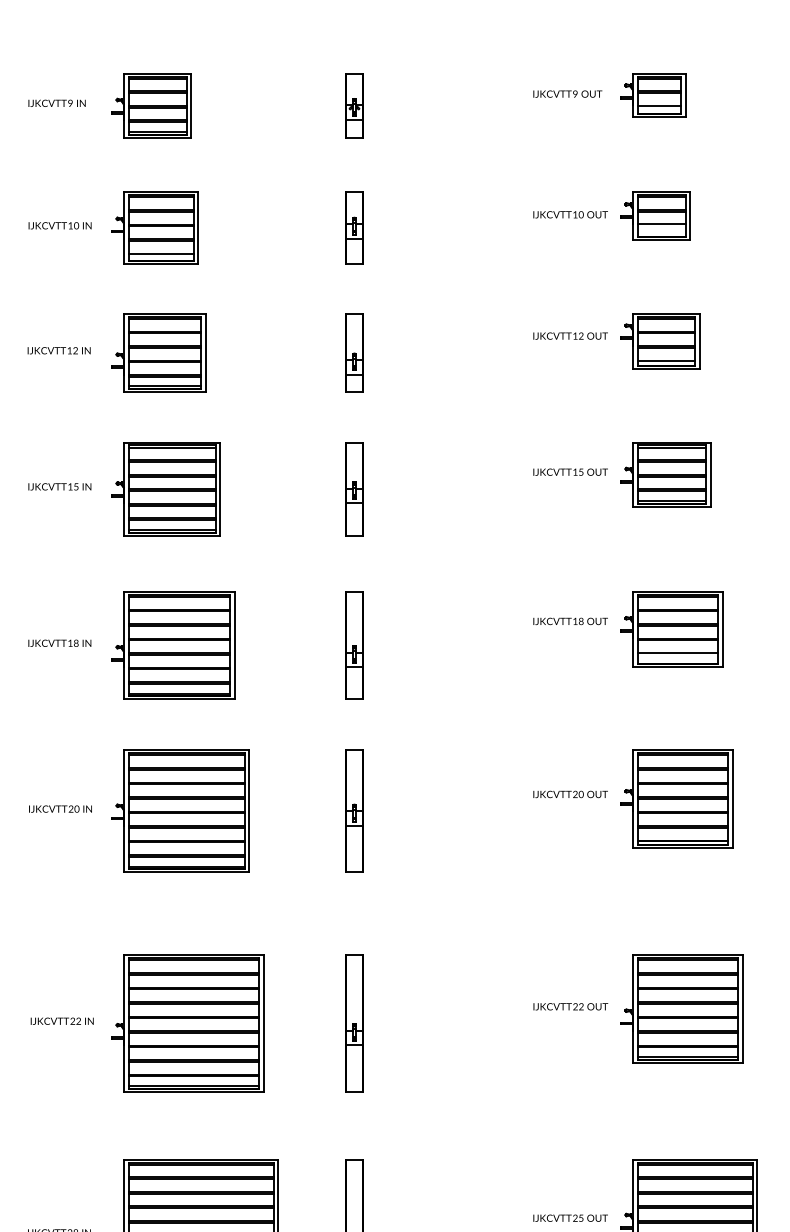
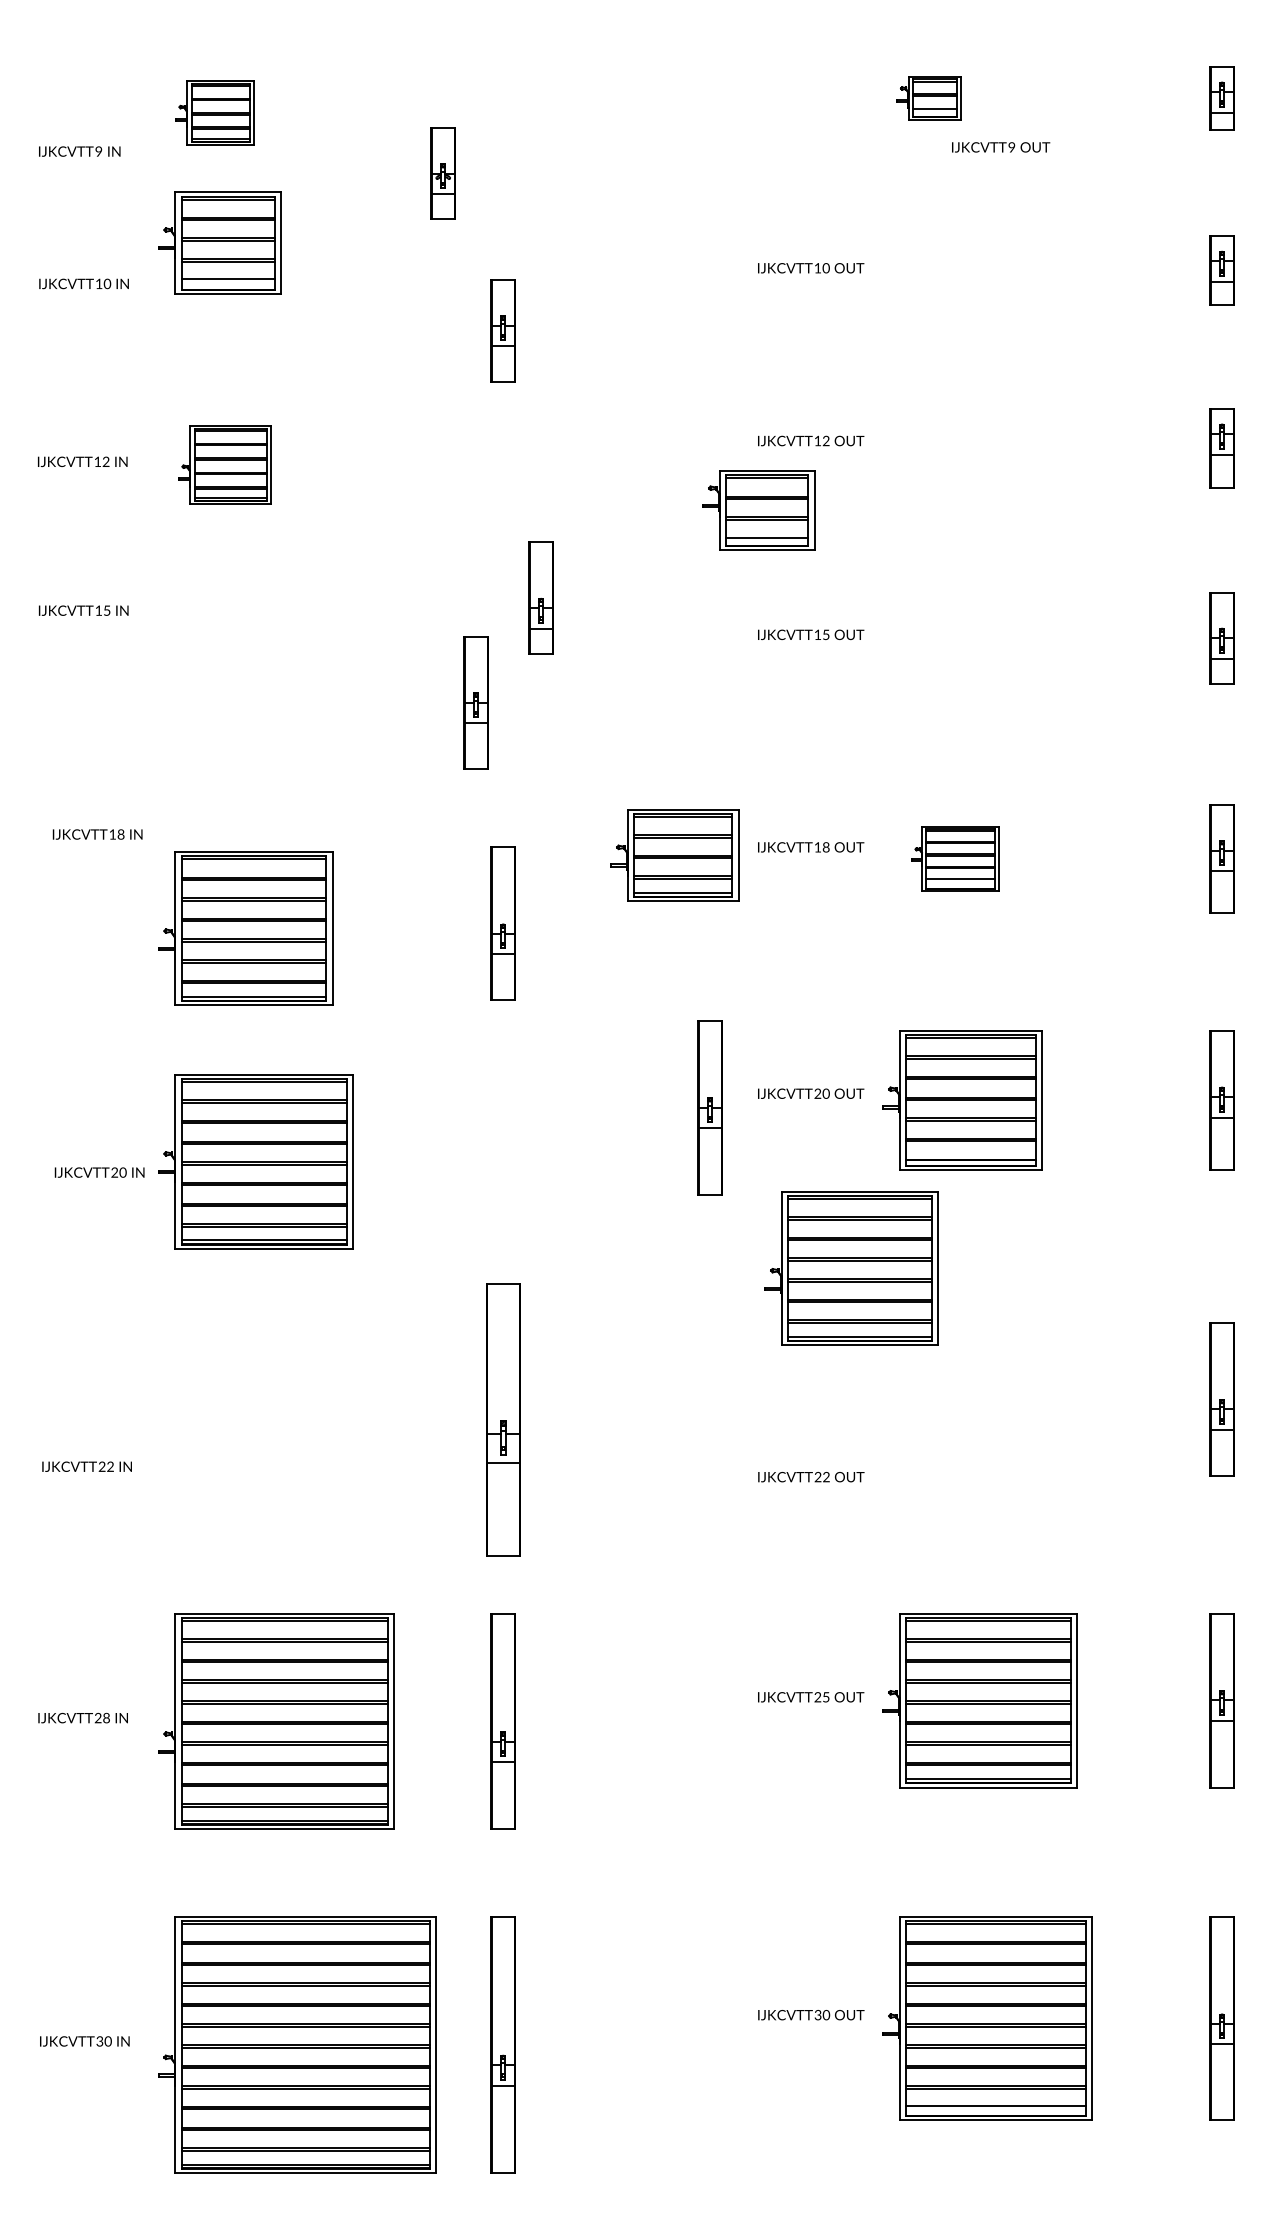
text: (568, 94) -> (1001, 147), moved
part: (653, 95) -> (928, 98), size x0.7
text: (56, 103) -> (79, 151), moved
part: (151, 105) -> (214, 112), size x0.7
part: (353, 105) -> (442, 173), moved
part: (655, 216) -> (932, 270), removed
part: (155, 227) -> (219, 242), moved
part: (353, 227) -> (502, 330), moved
part: (660, 341) -> (758, 510), moved
part: (158, 352) -> (224, 464), size x0.7
part: (353, 352) -> (540, 597), moved
part: (665, 474) -> (674, 855), moved
text: (59, 486) -> (83, 610), moved
part: (166, 488) -> (235, 658), removed
part: (353, 488) -> (475, 702), moved
part: (672, 629) -> (955, 858), size x0.6
text: (59, 643) -> (97, 834), moved
part: (173, 645) -> (245, 928), moved
part: (353, 645) -> (502, 923), moved
text: (60, 809) -> (99, 1172), moved
part: (180, 811) -> (255, 1161), moved
part: (353, 811) -> (709, 1107), moved
text: (570, 1007) -> (811, 1477), moved
part: (681, 1009) -> (851, 1268), moved
text: (61, 1021) -> (86, 1466), moved
part: (188, 1023) -> (266, 1419), removed
part: (353, 1023) -> (502, 1419), size x1.4

